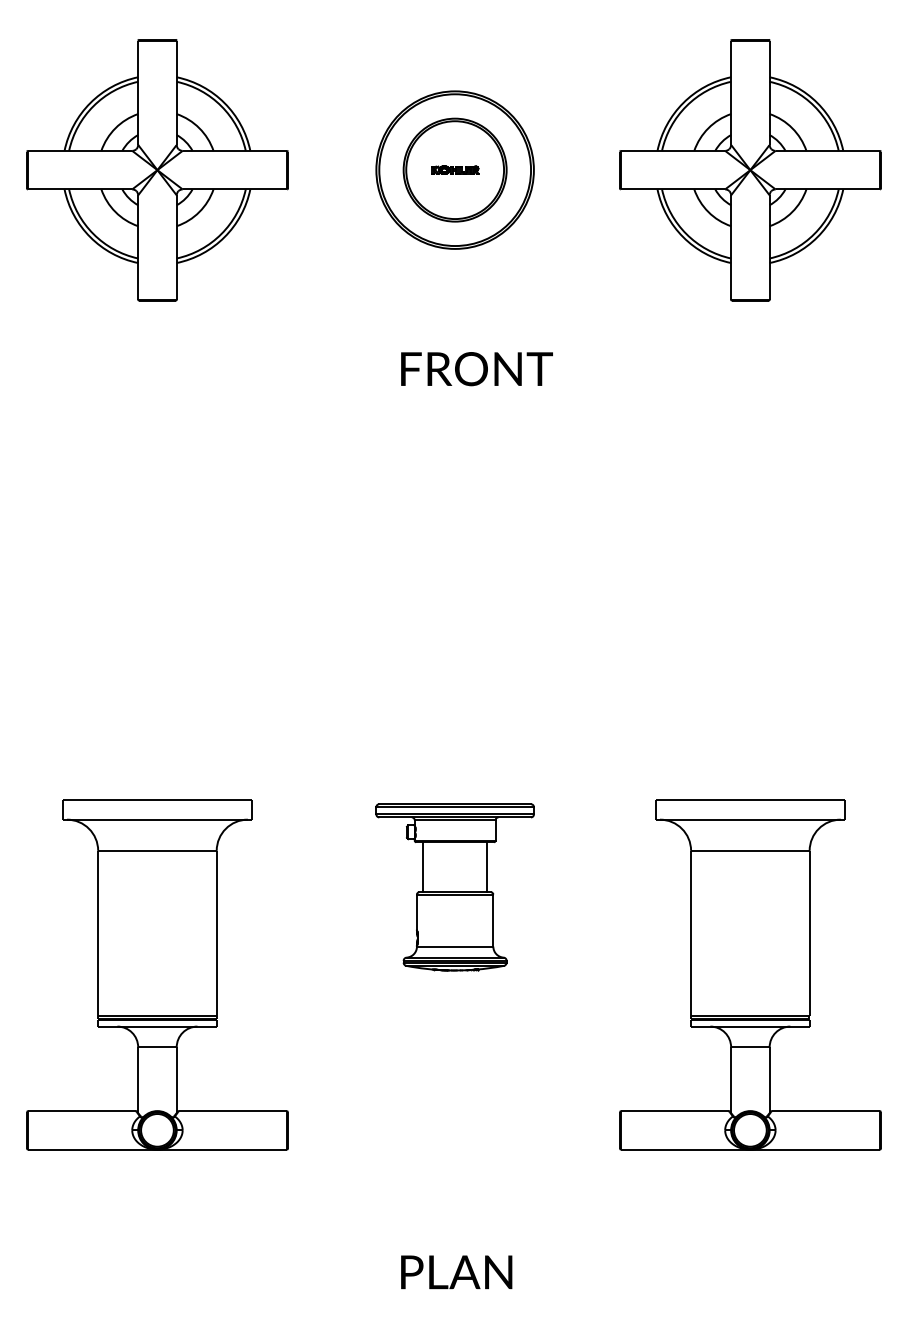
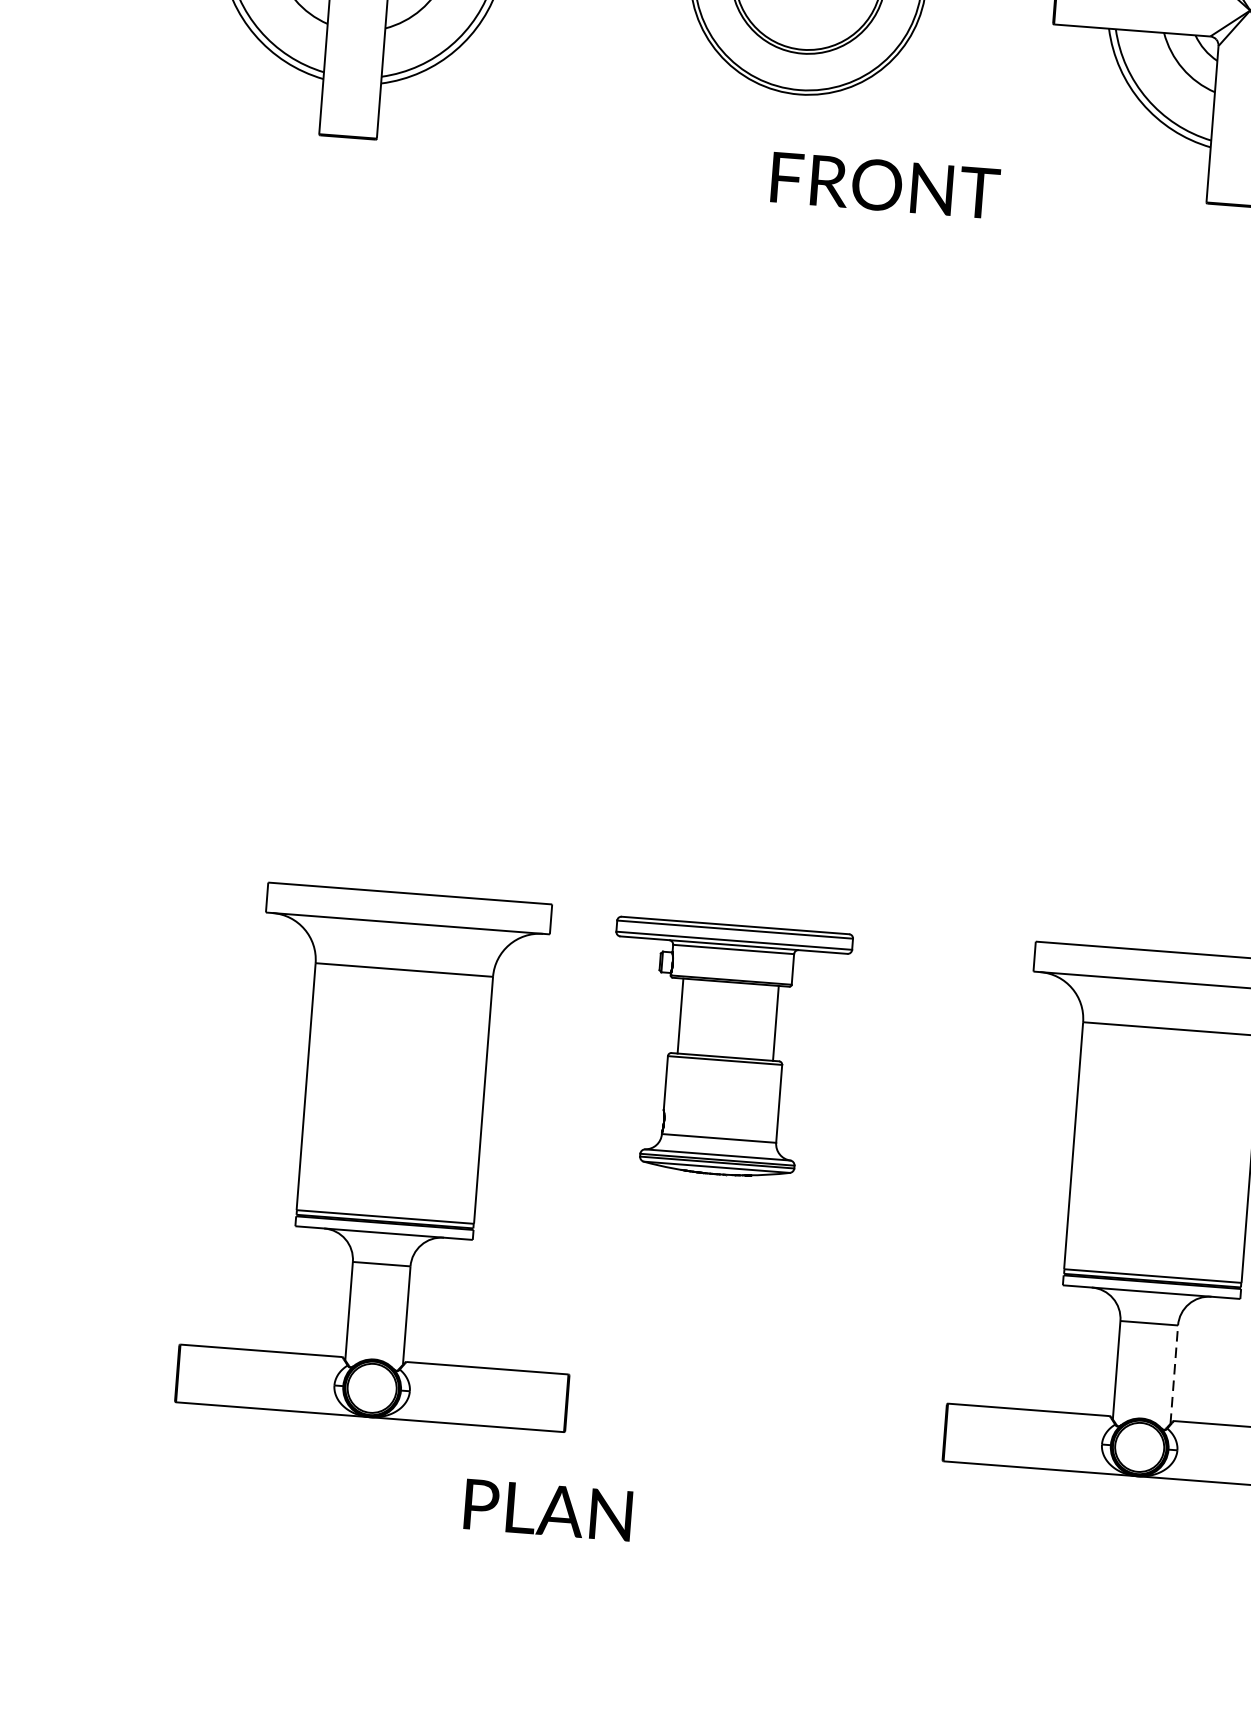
text: (476, 369) -> (884, 186), moved
part: (157, 974) -> (390, 1155), moved
line: (769, 1080) -> (1174, 1375), solid -> dashed
text: (456, 1272) -> (547, 1510), moved

